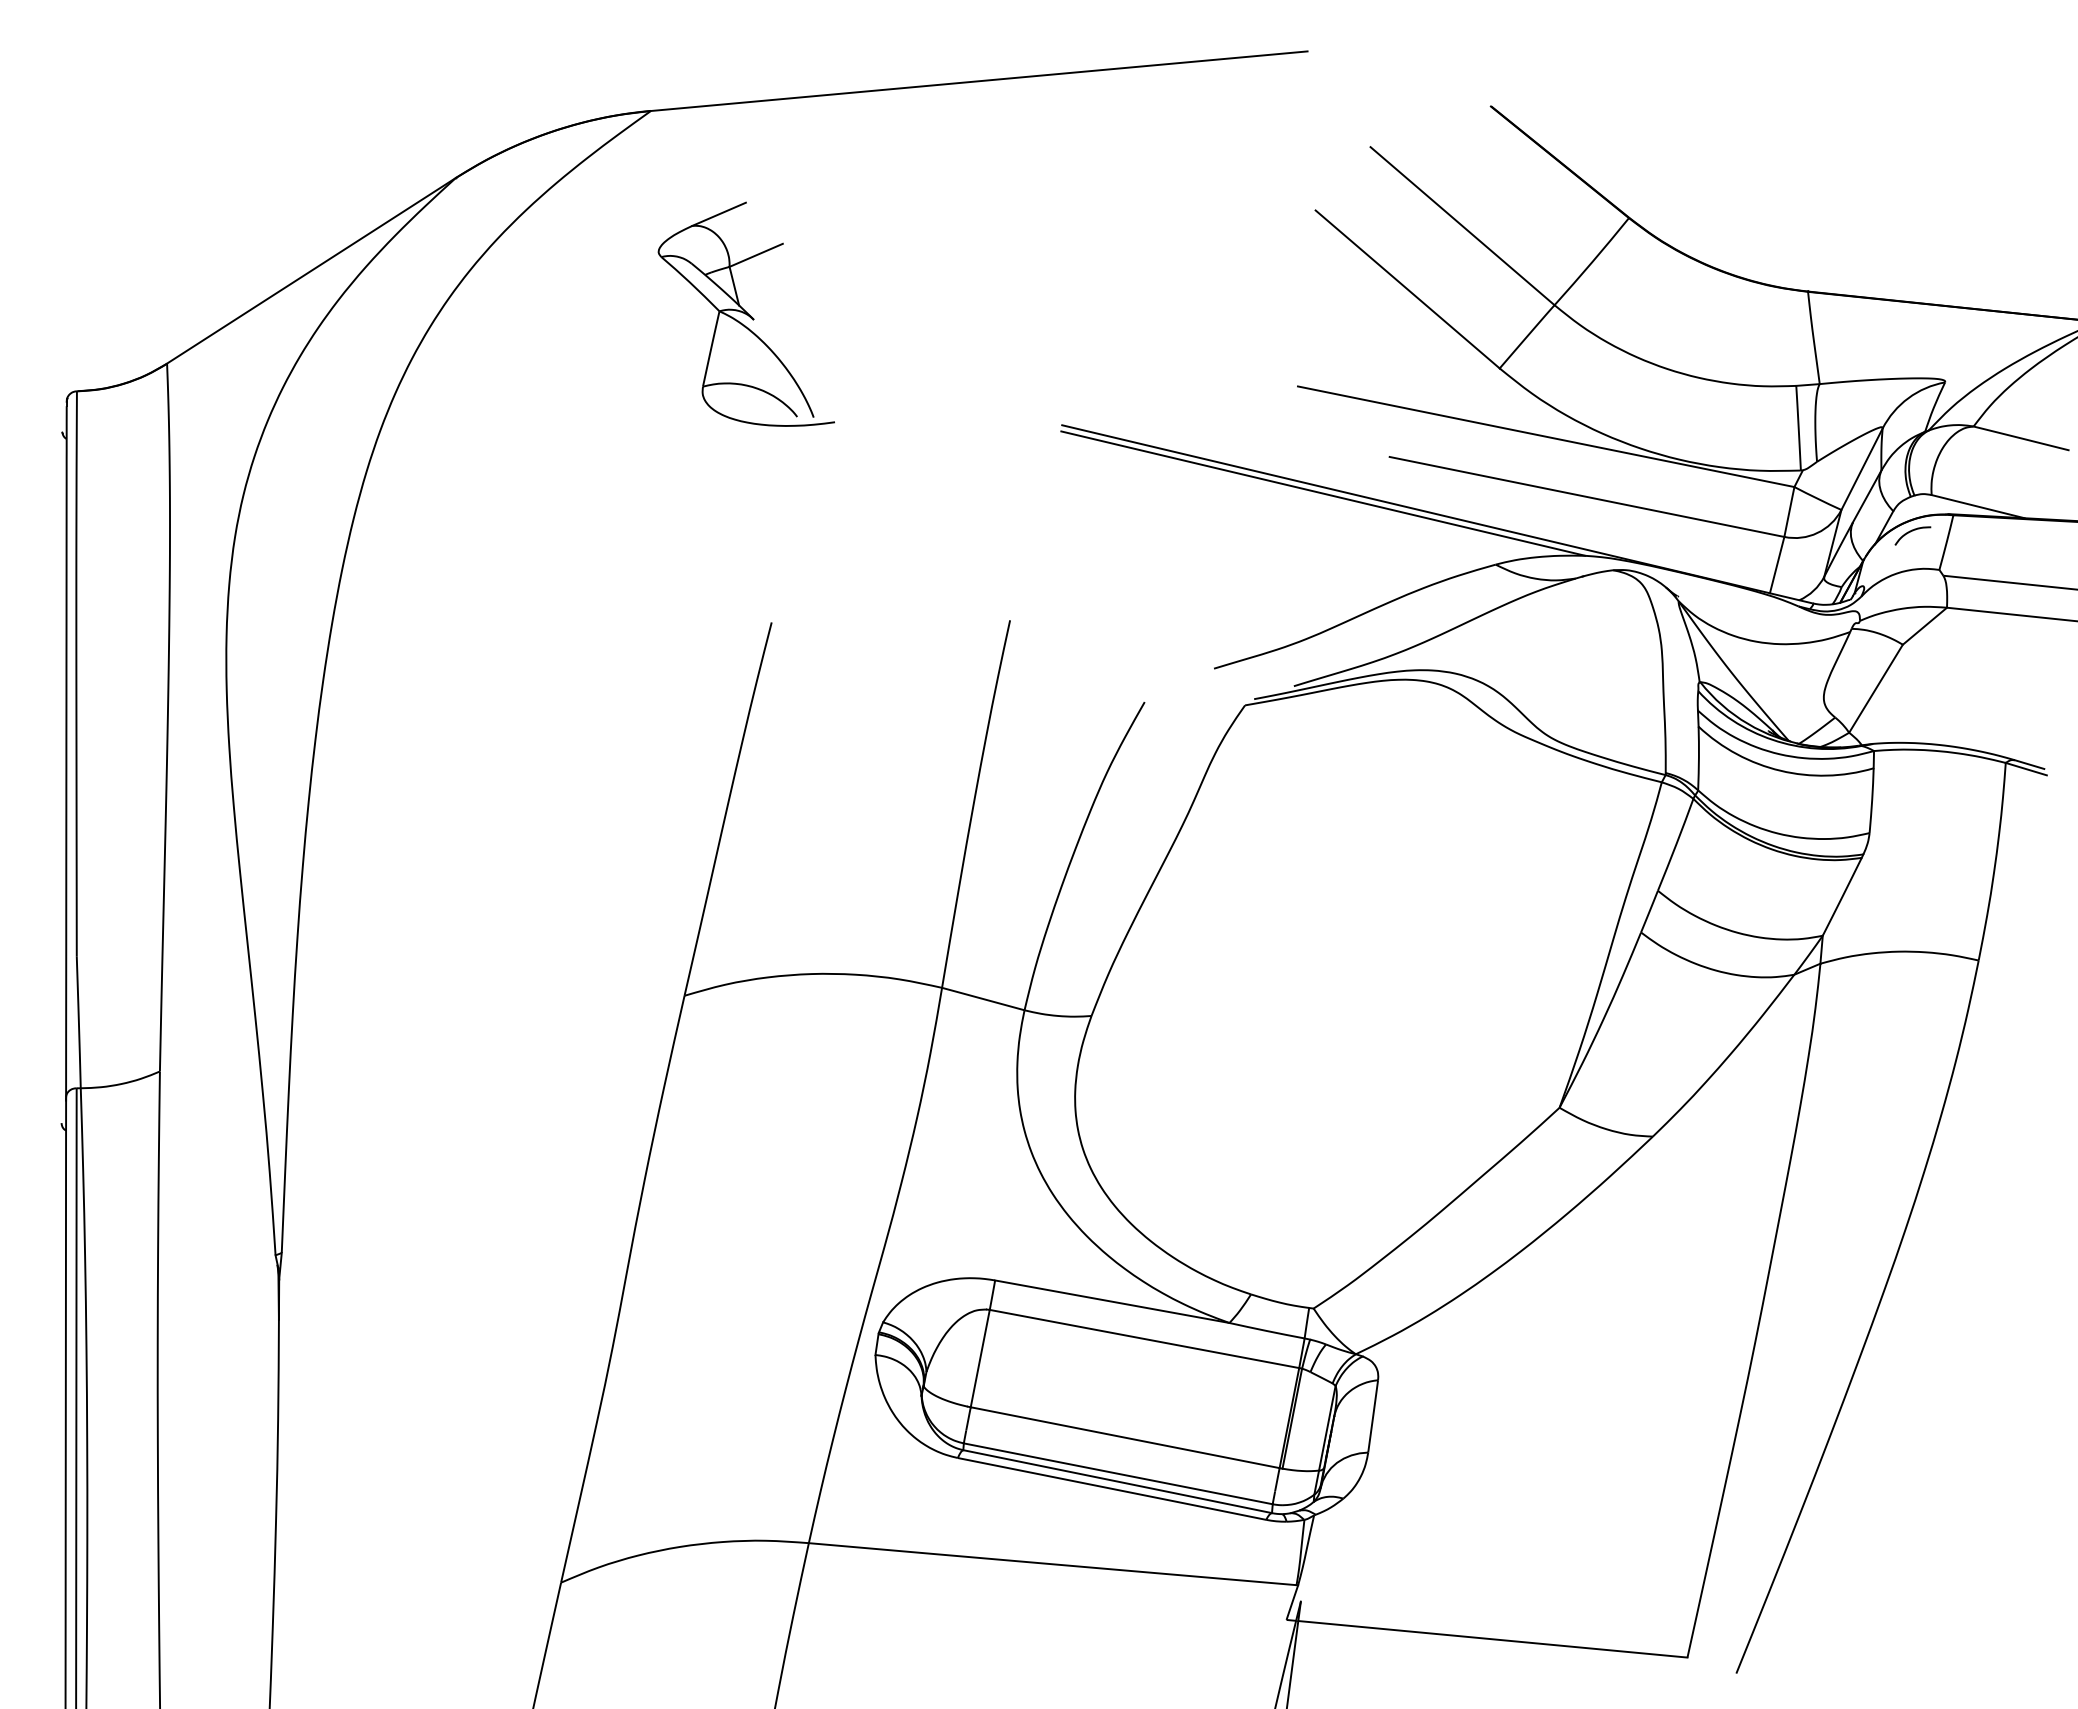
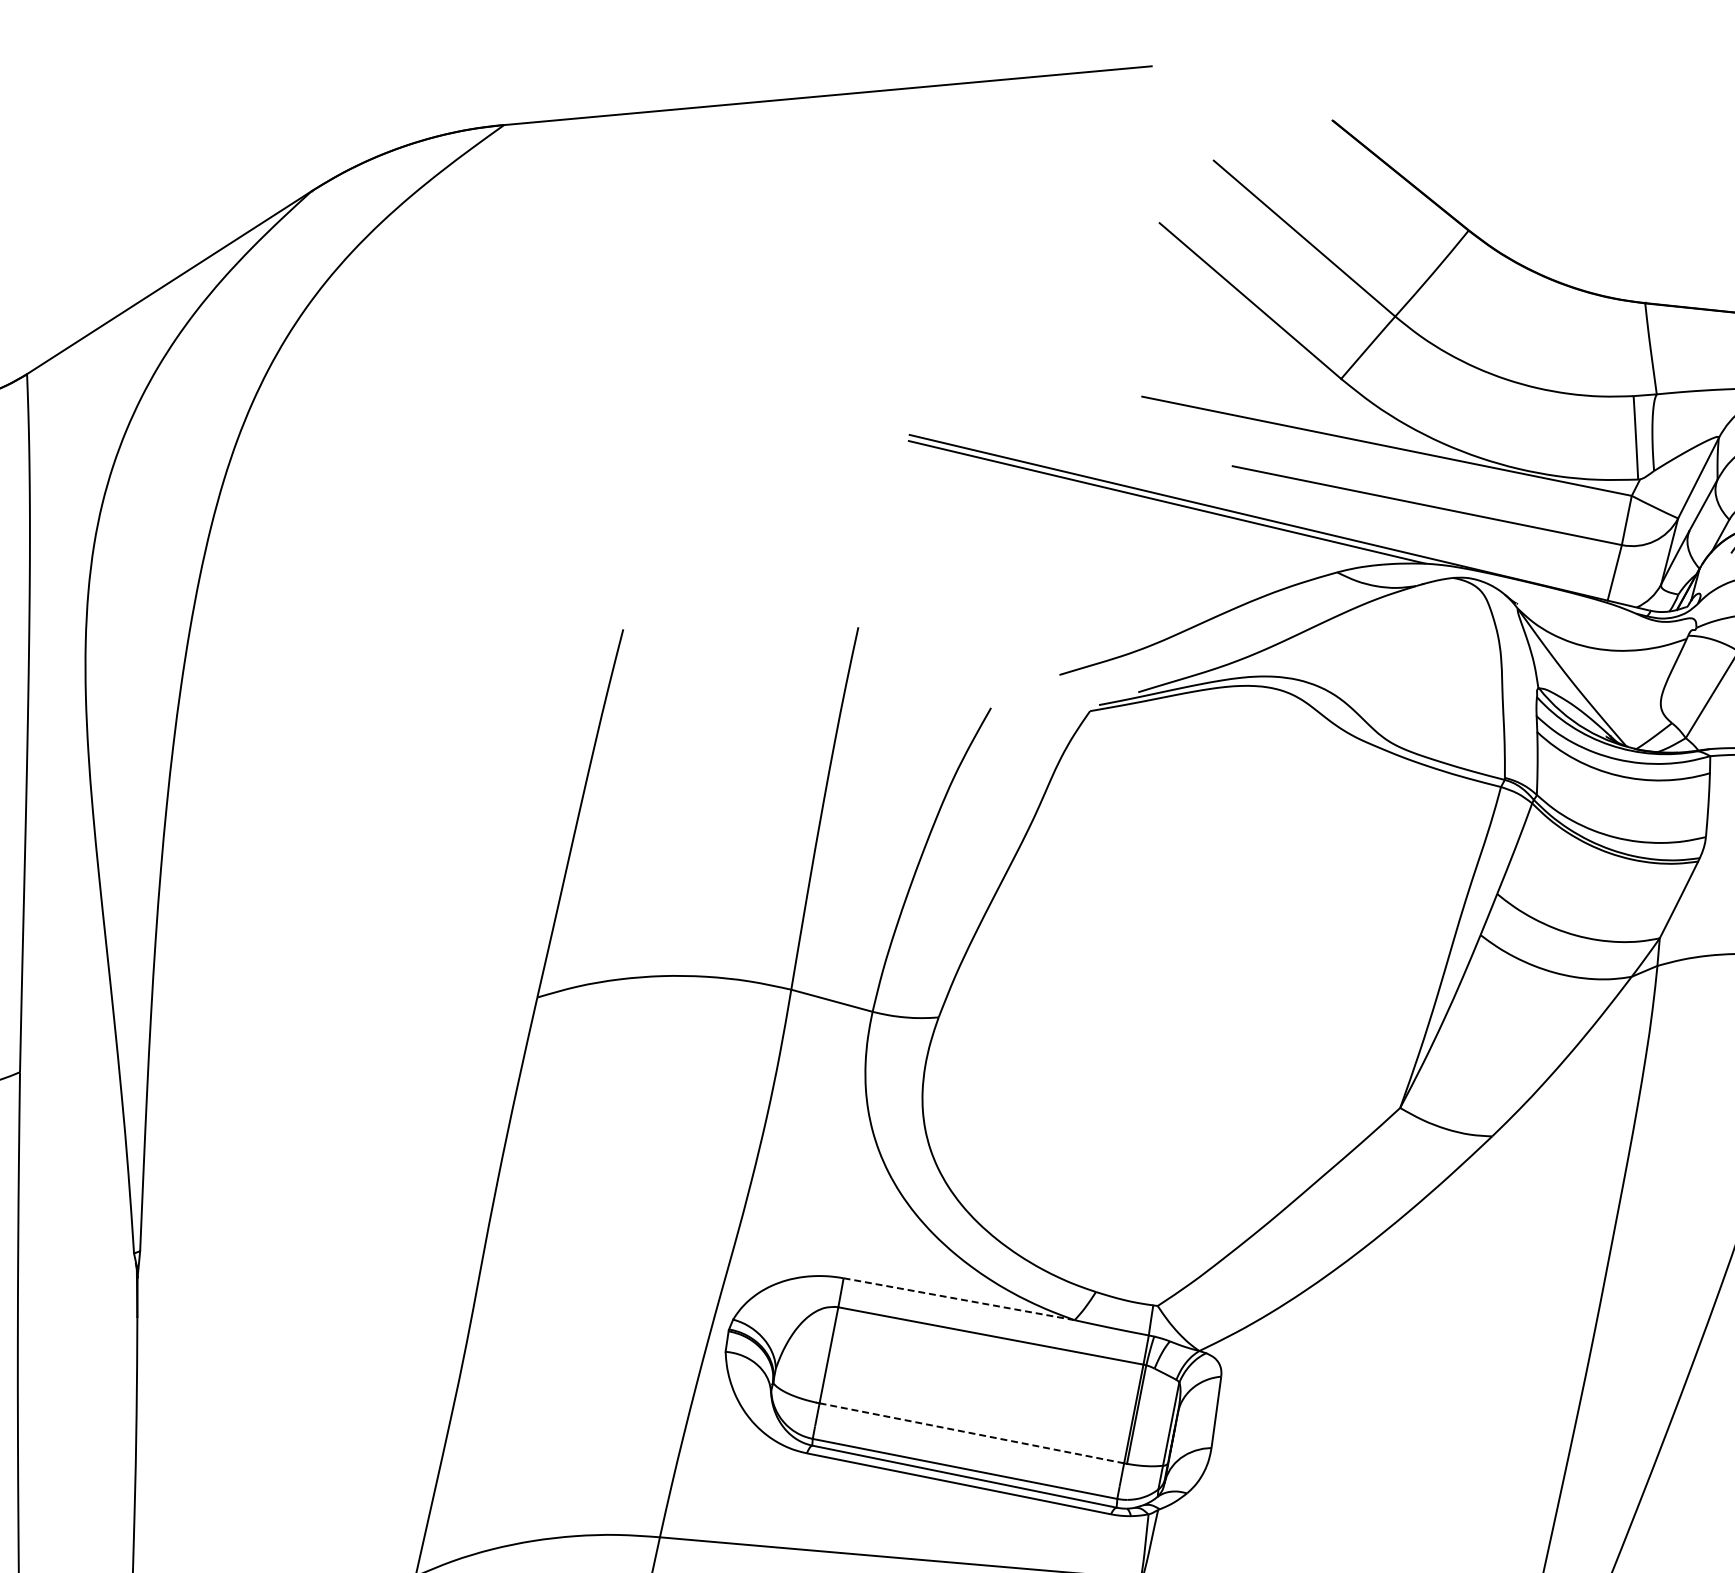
part: (745, 313) -> (597, 324), removed
line: (1112, 1301) -> (959, 1299), solid -> dashed
line: (1125, 1437) -> (972, 1433), solid -> dashed

